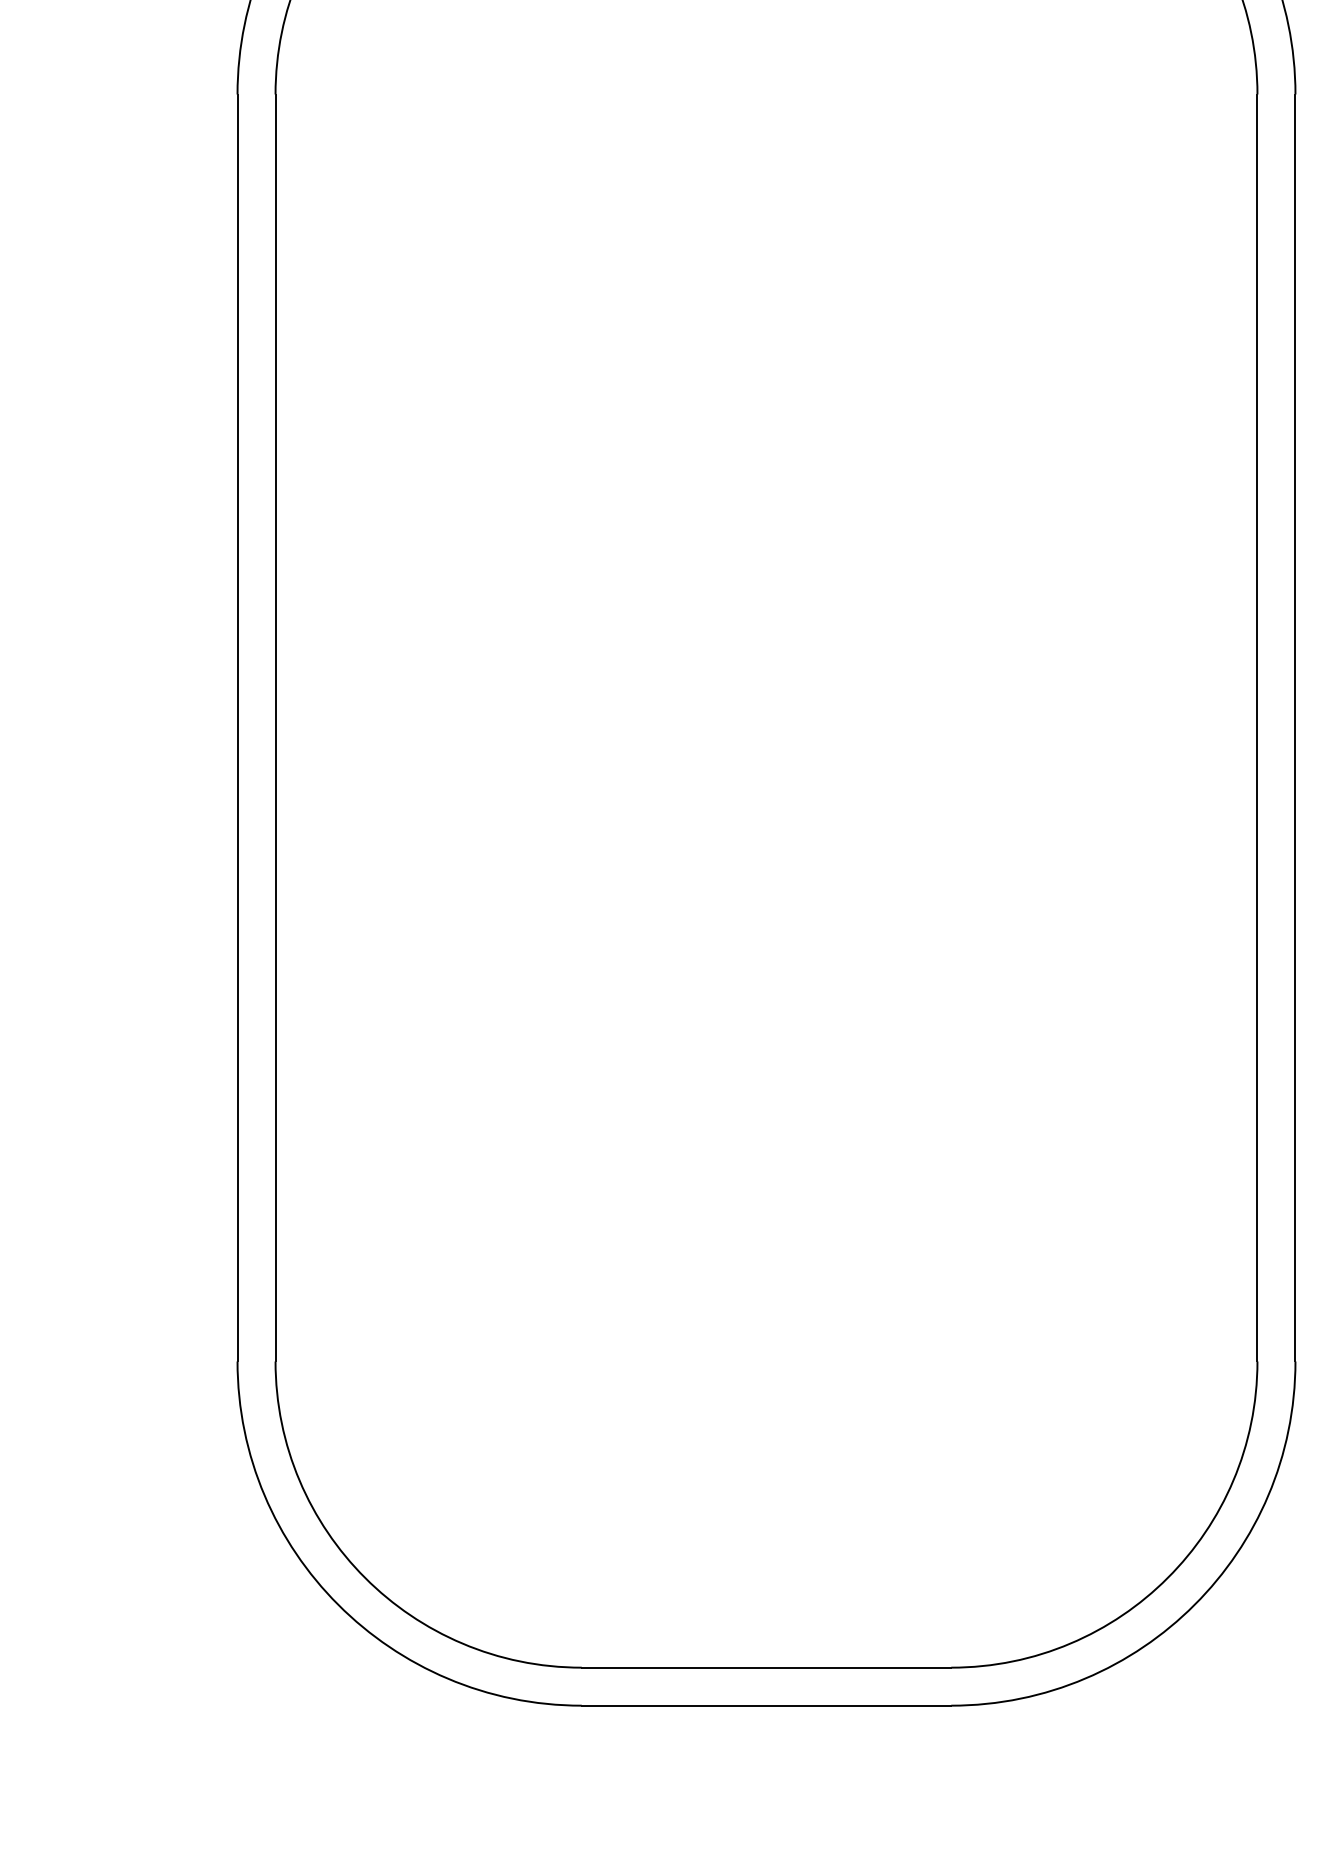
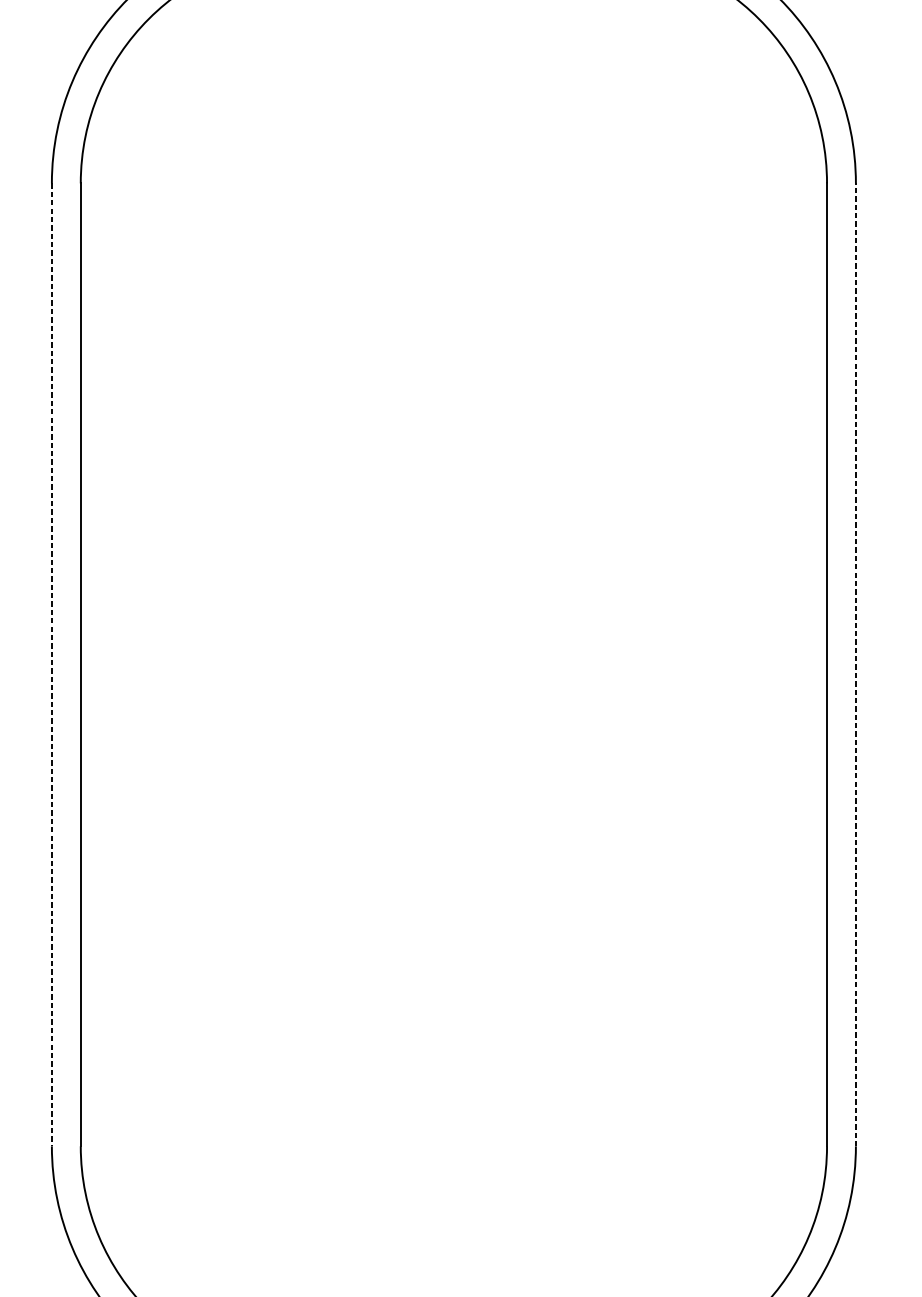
line: (1295, 727) -> (855, 664), solid -> dashed
line: (237, 728) -> (51, 665), solid -> dashed

